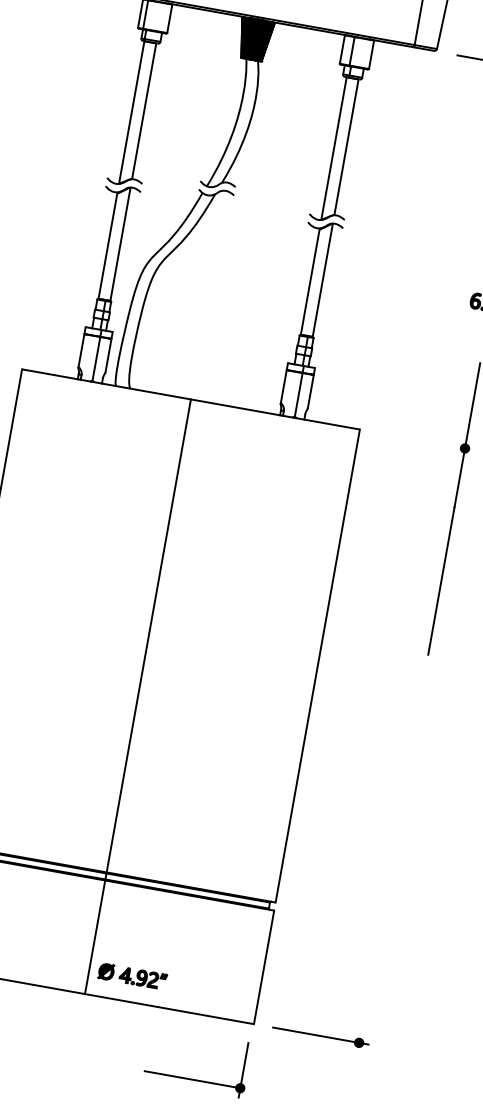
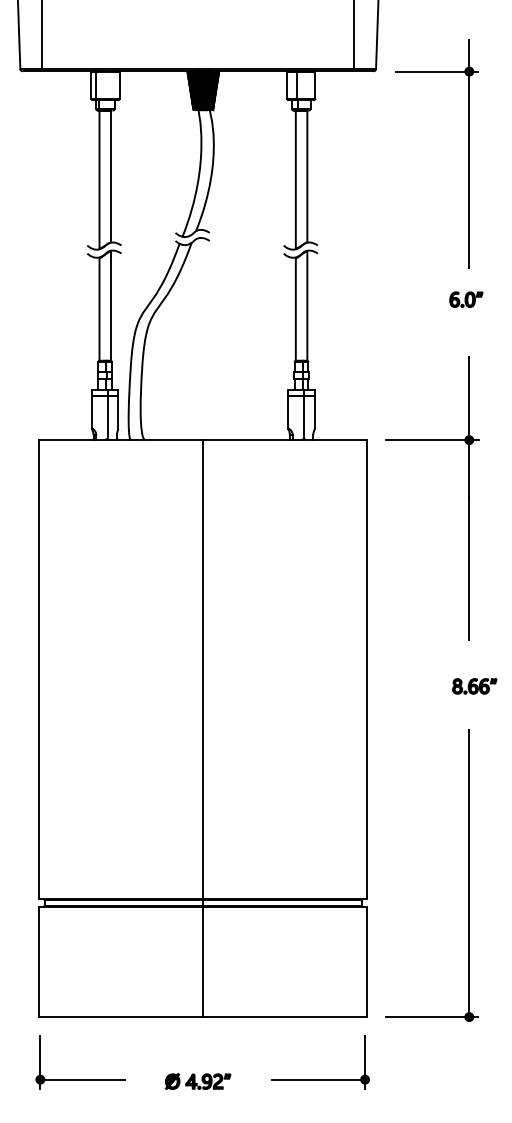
line: (427, 442) -> (432, 440), added
part: (425, 703) -> (474, 686), added
line: (385, 894) -> (469, 873), added
part: (132, 976) -> (197, 1081), moved

